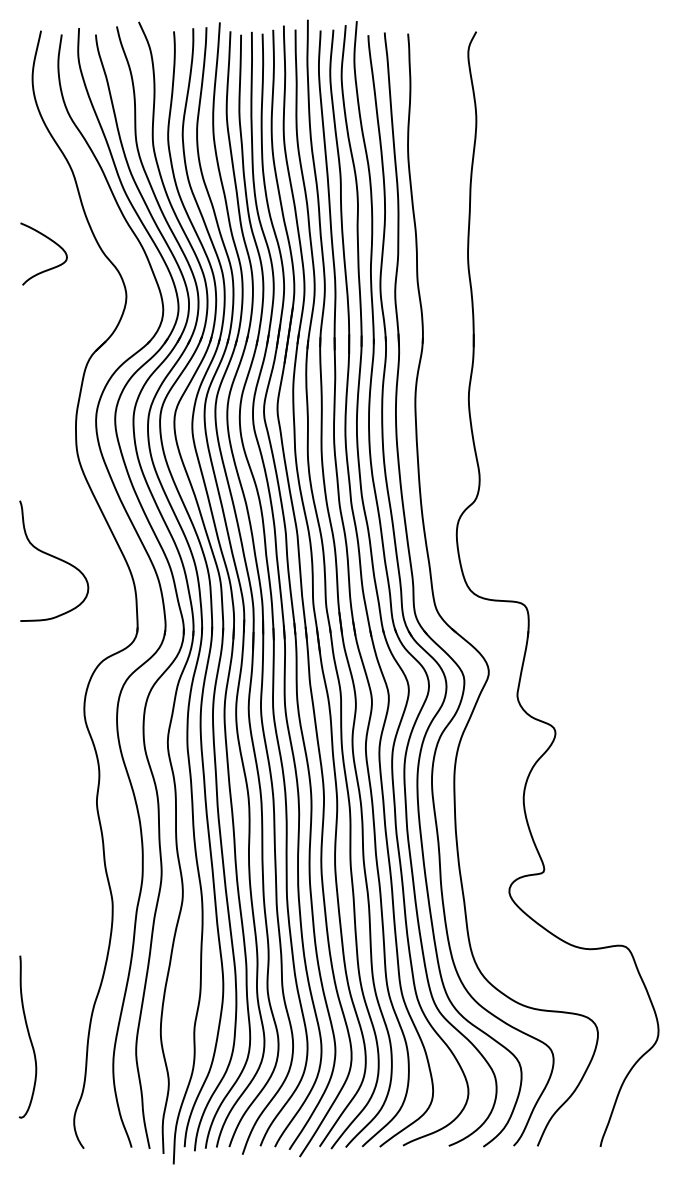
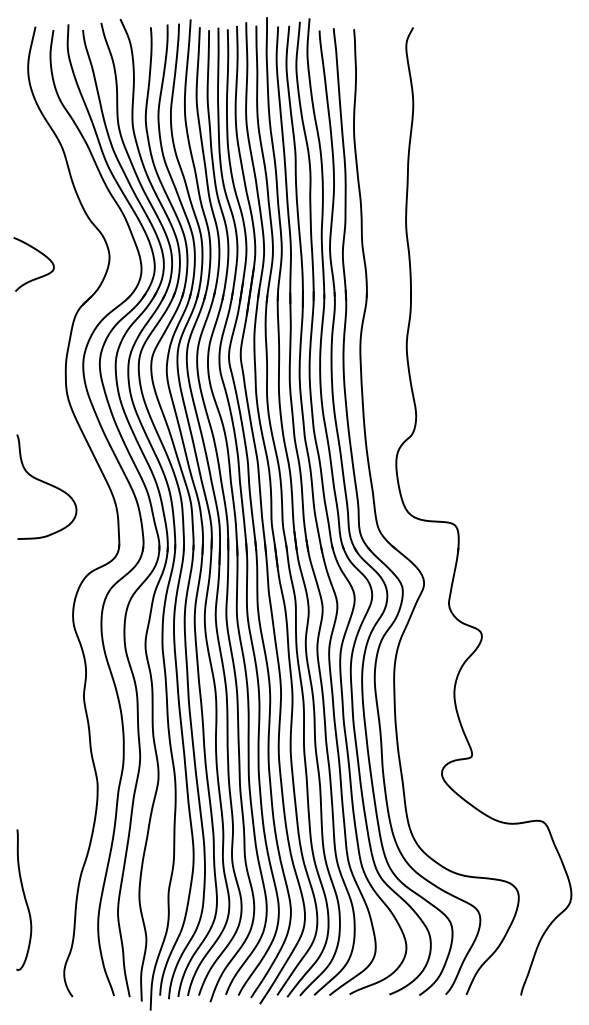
curve: (52, 242) -> (41, 254), moved

